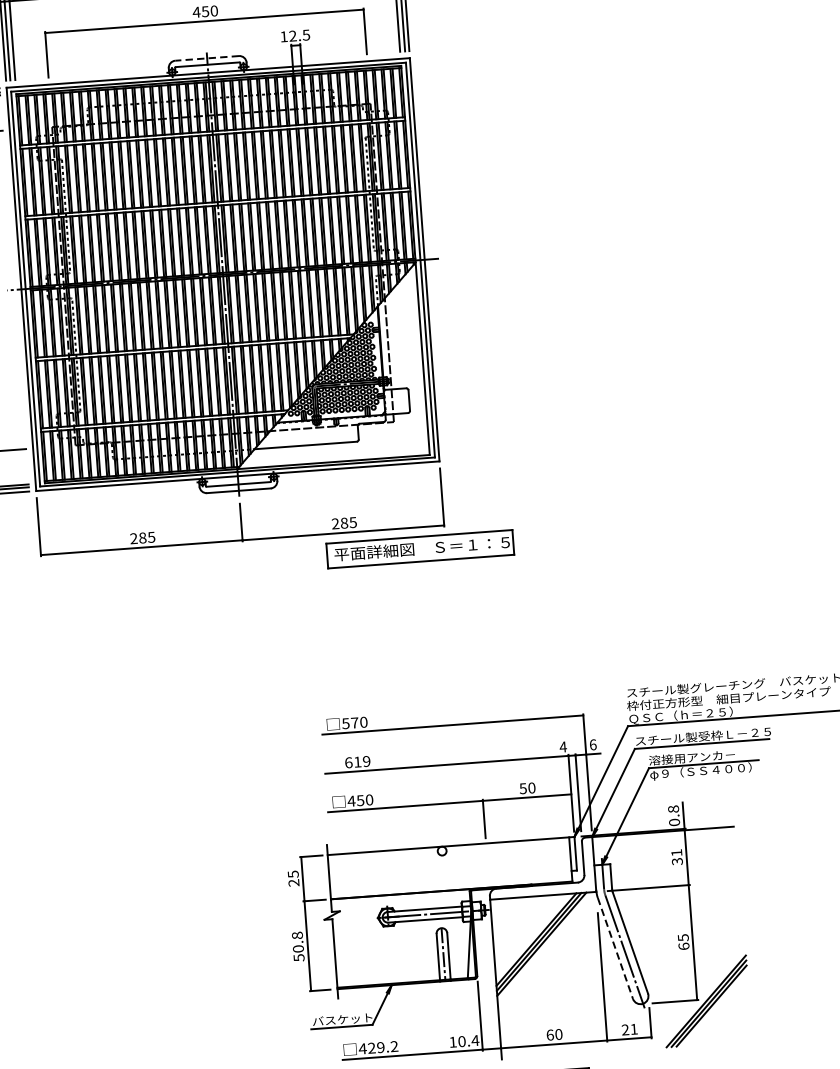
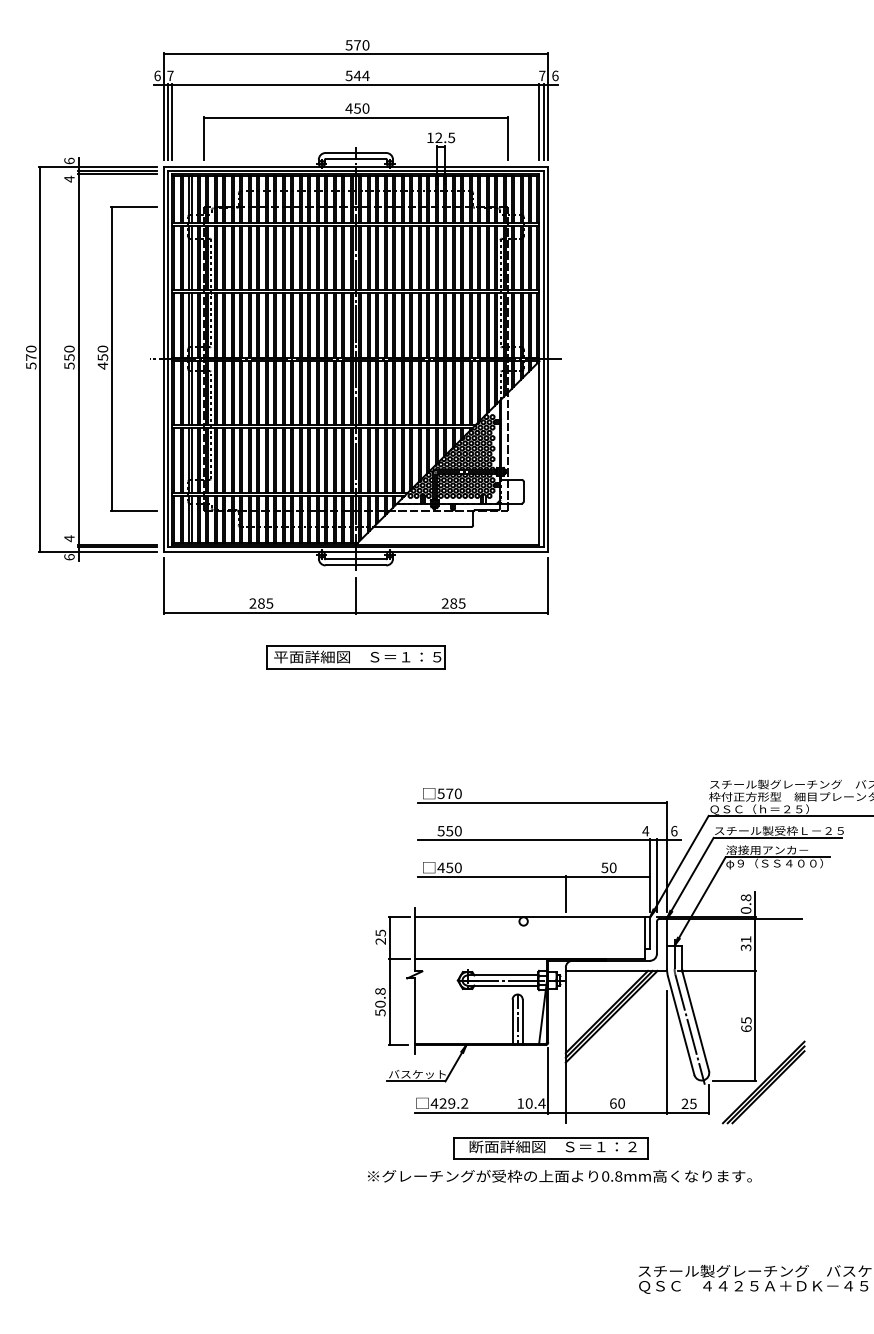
line: (206, 58) -> (355, 153), dashed -> solid
part: (419, 549) -> (355, 657), moved
text: (357, 761) -> (449, 830), 619 -> 550
line: (615, 948) -> (681, 1025), dashed -> solid
text: (634, 1028) -> (693, 1103), 21 -> 25

